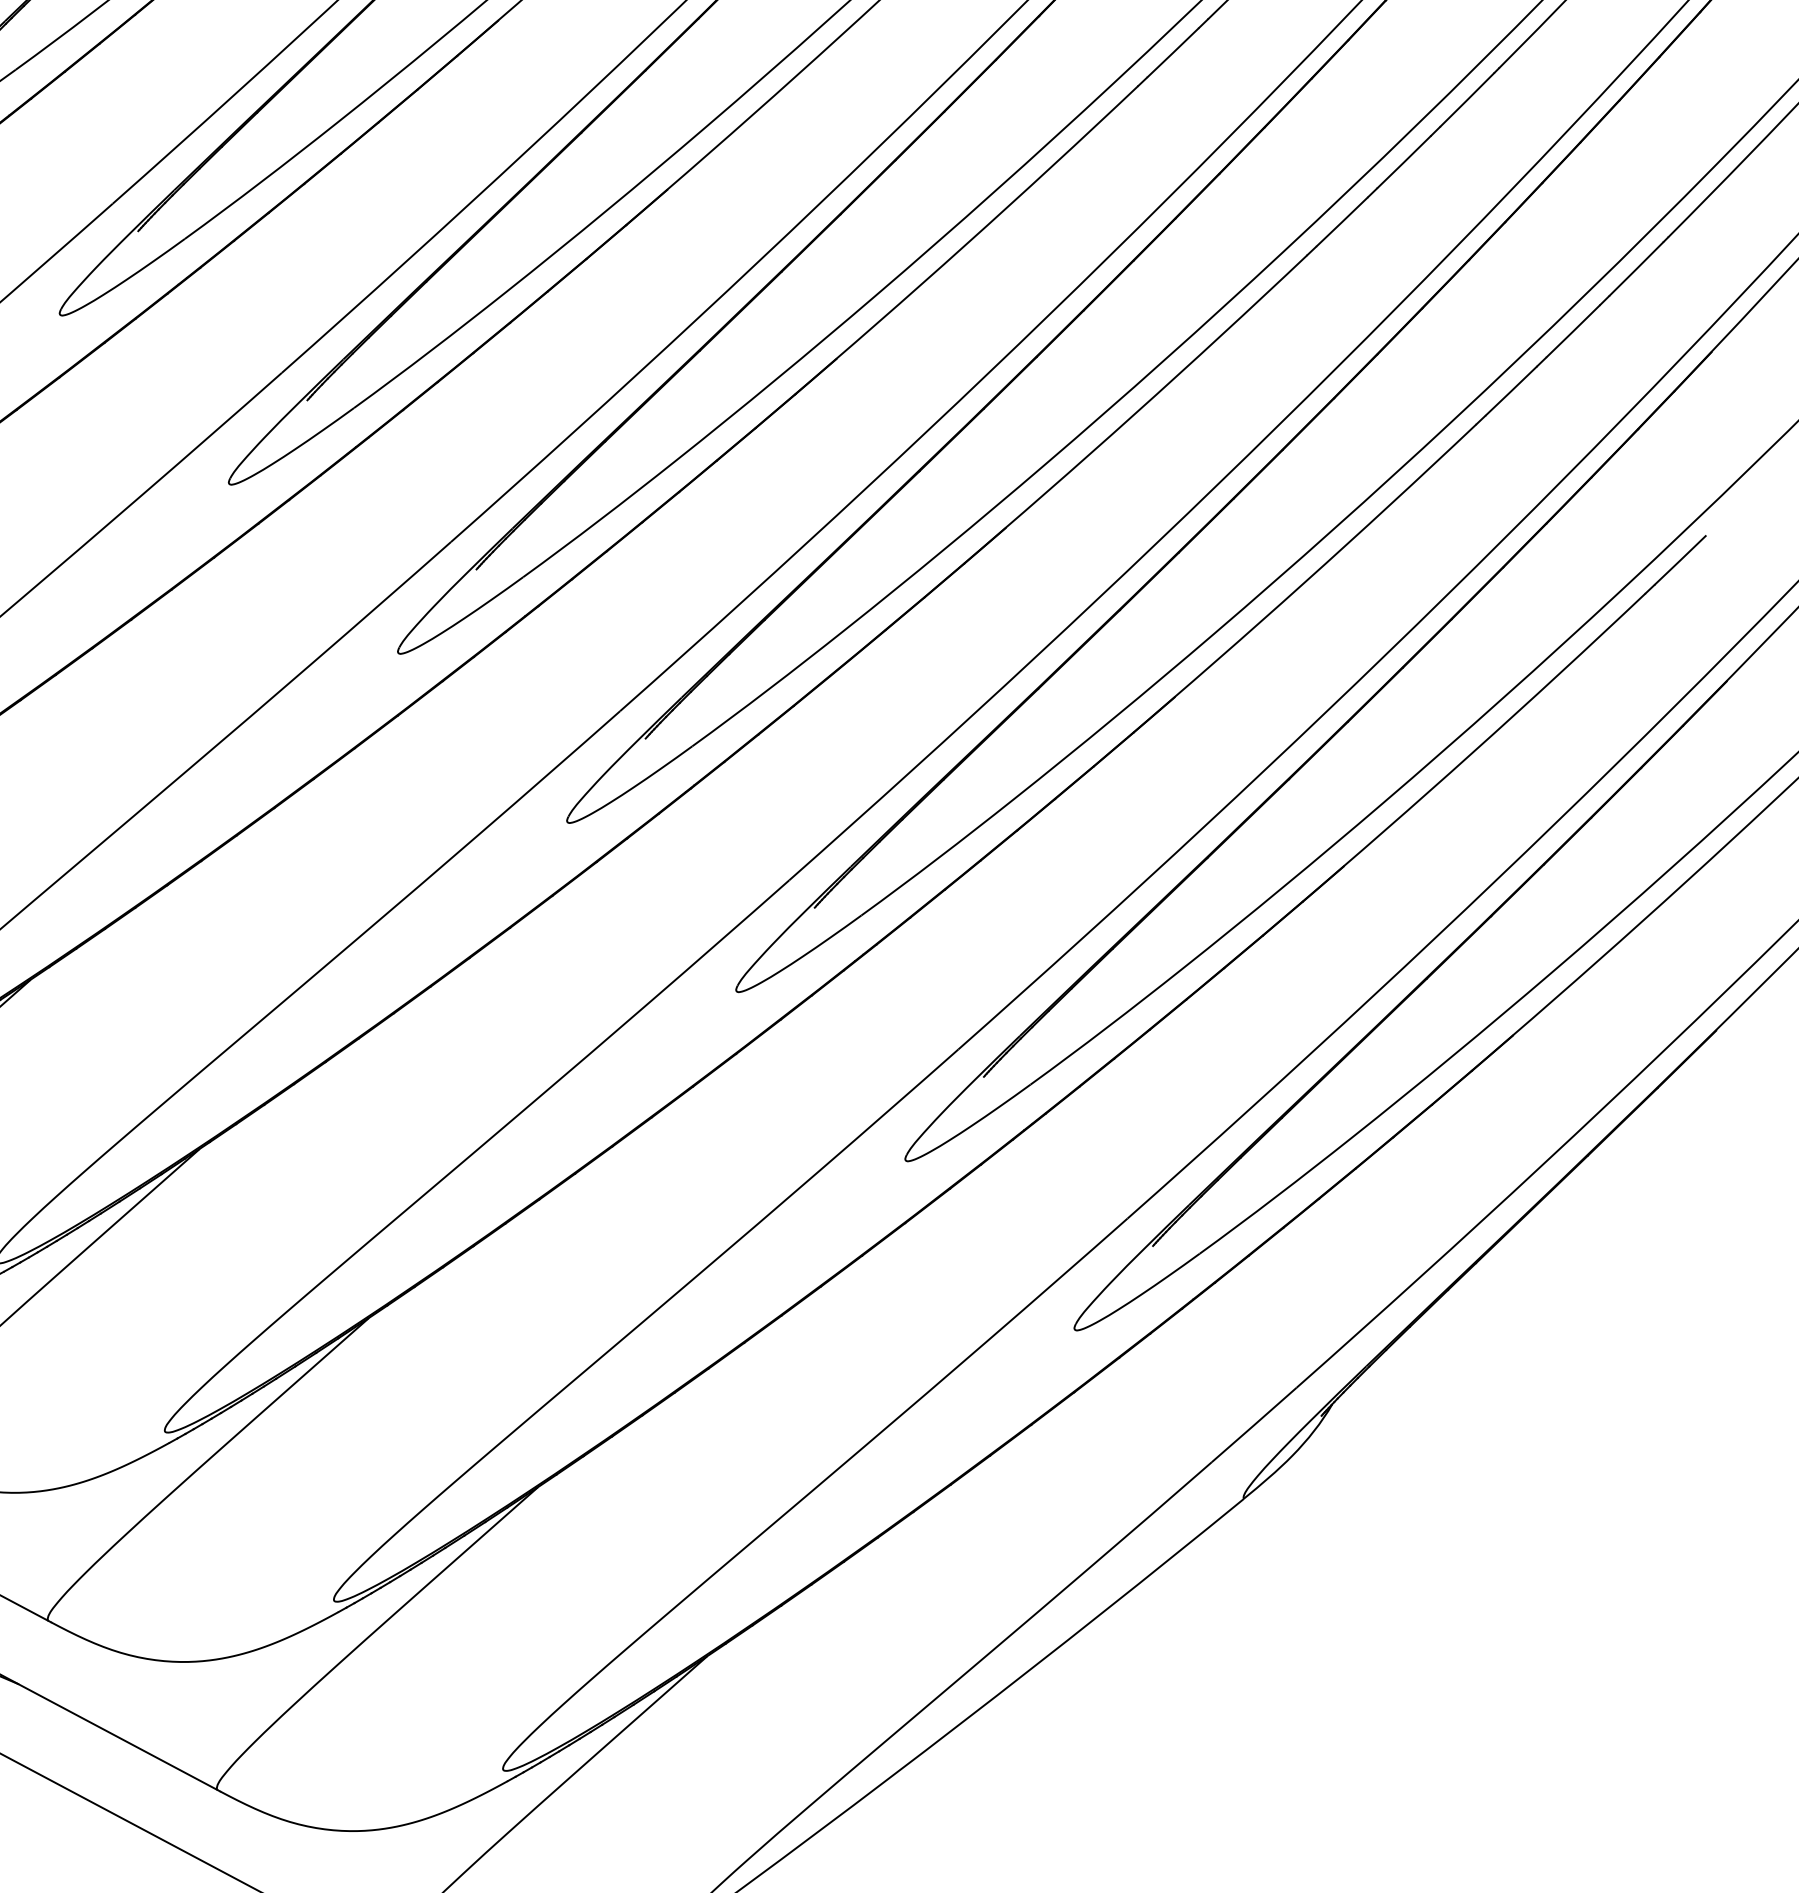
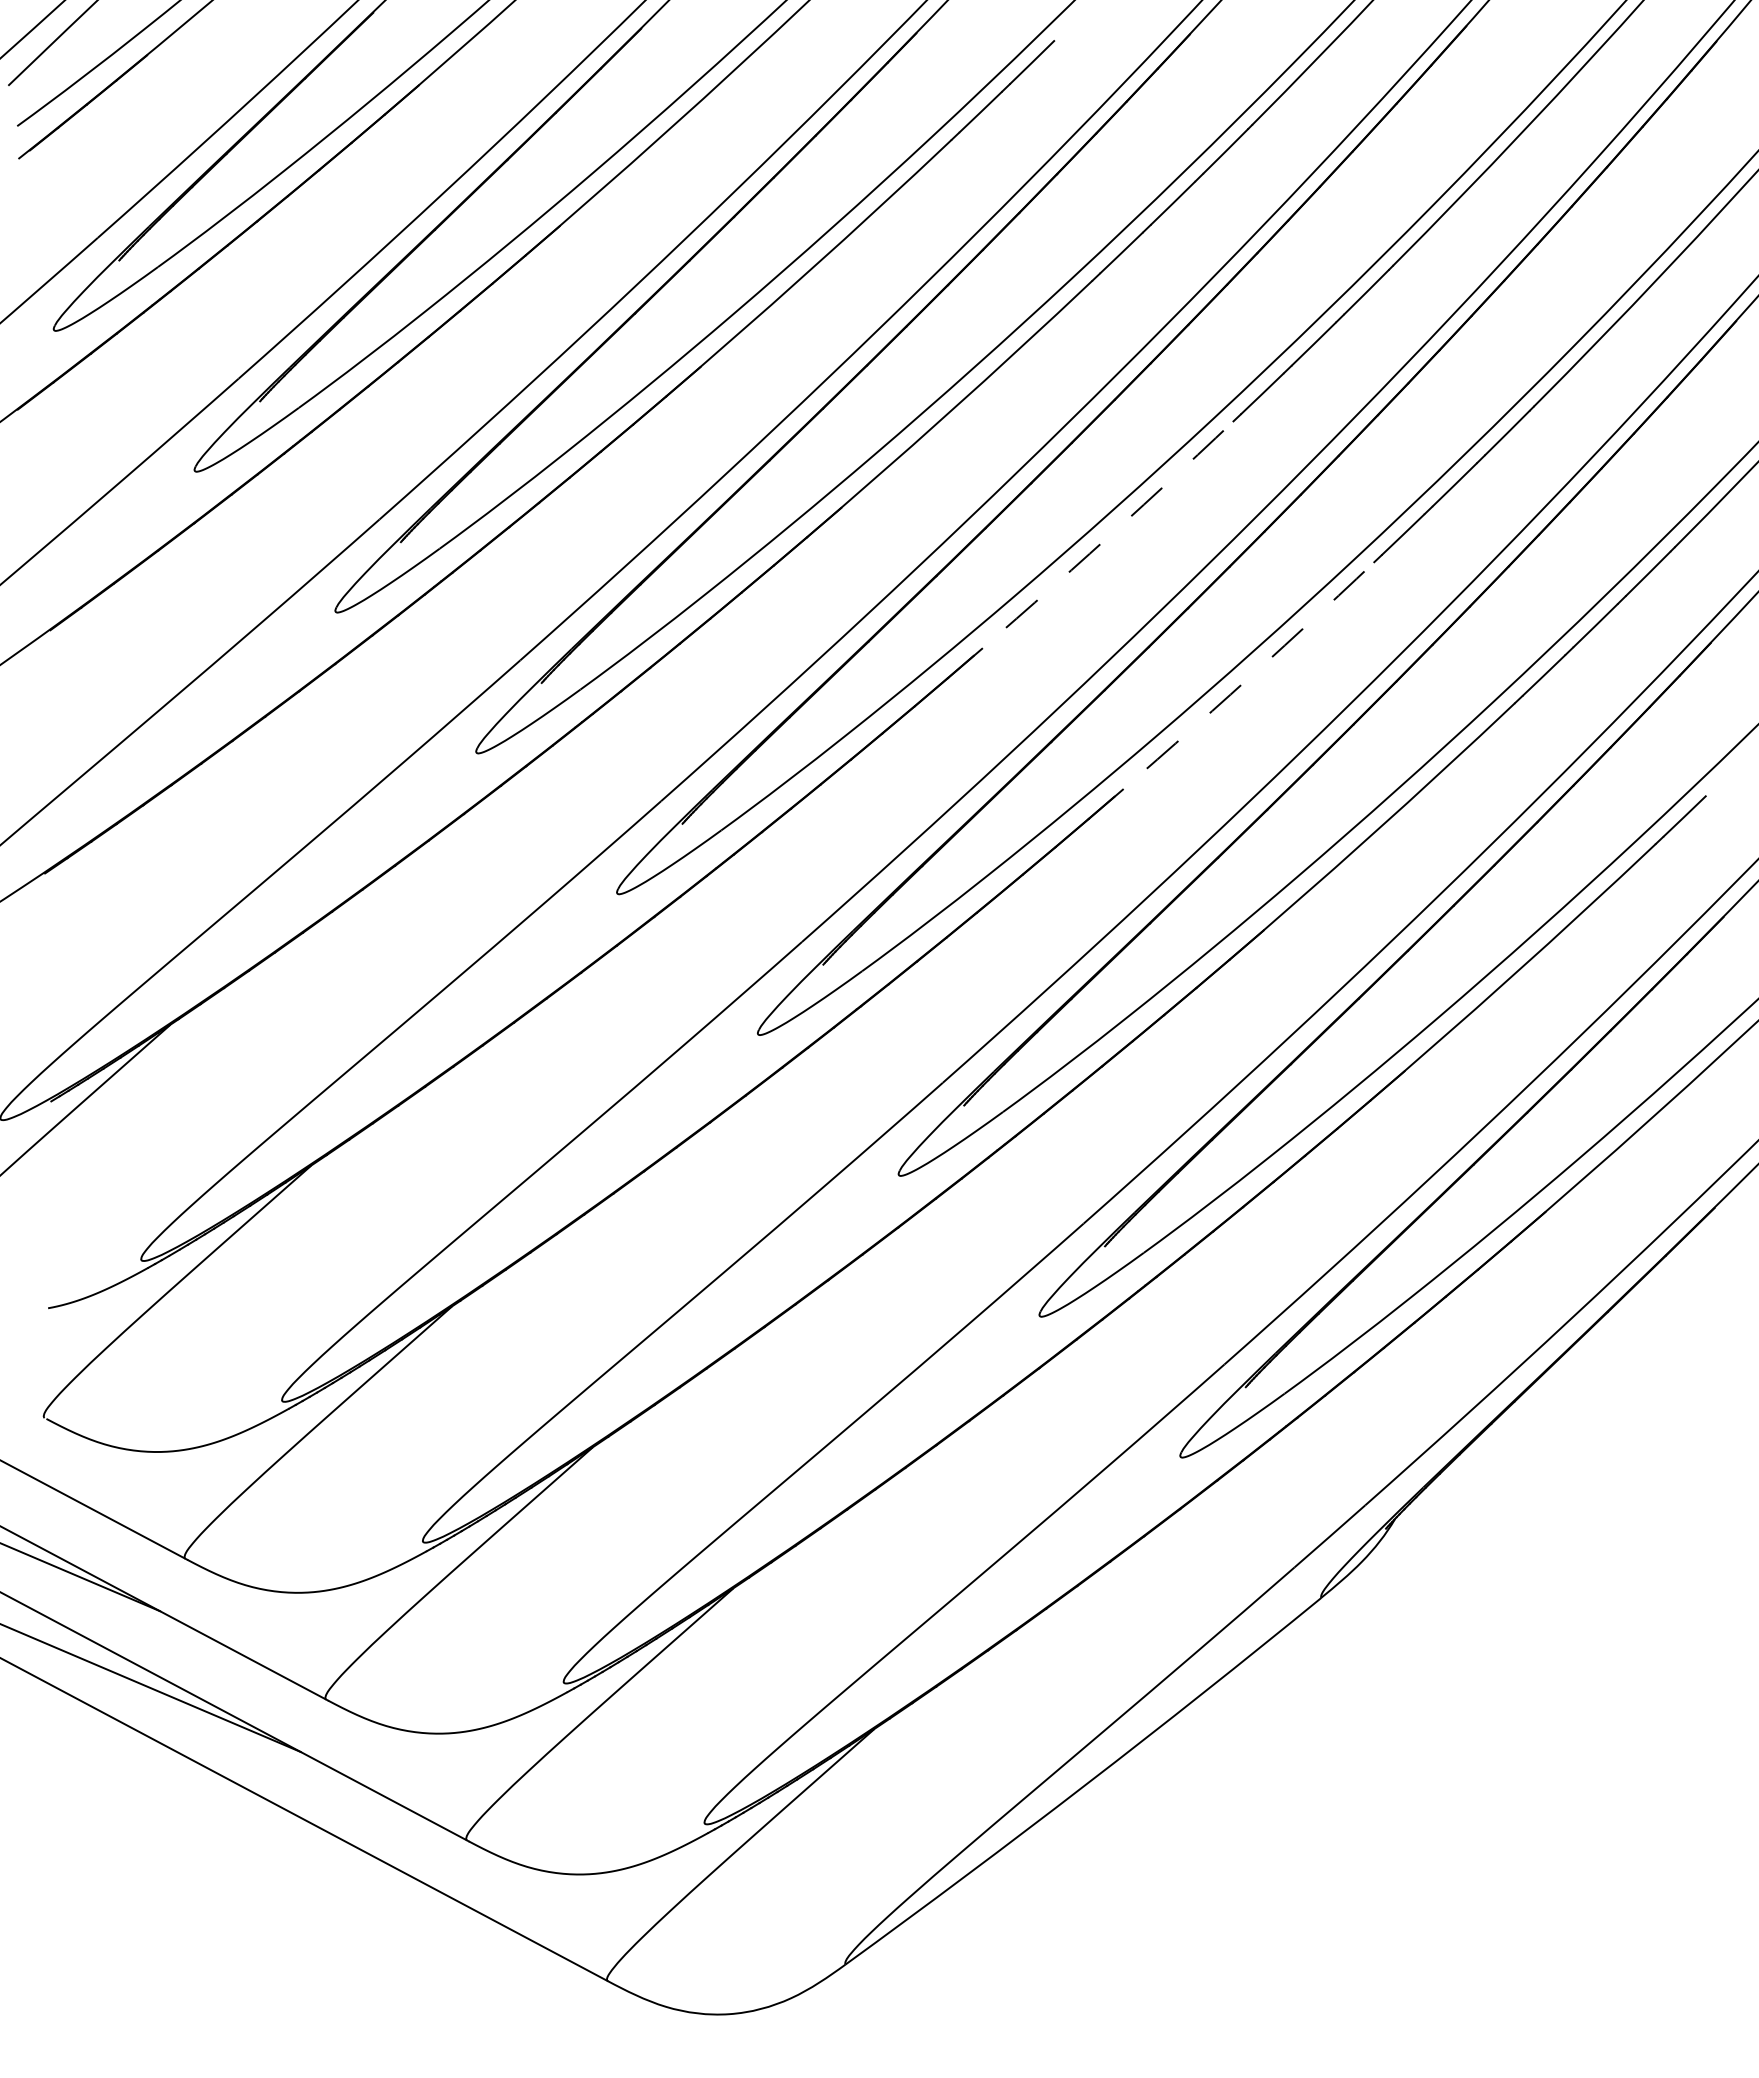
arc: (965, 244) -> (1089, 553), solid -> dashed
arc: (1134, 413) -> (1230, 694), solid -> dashed

